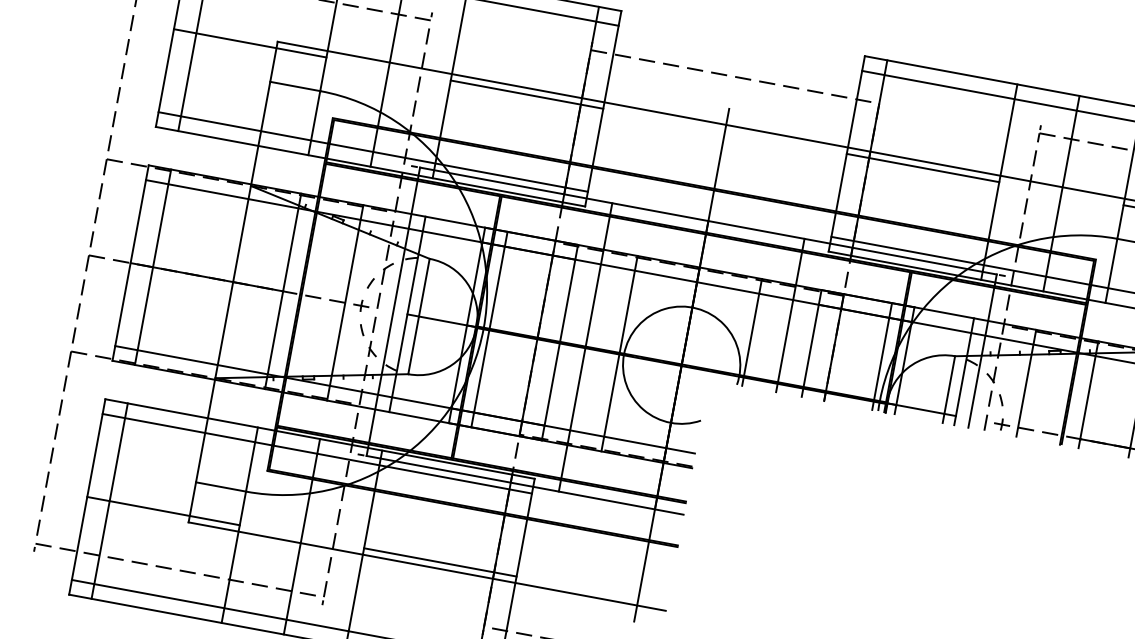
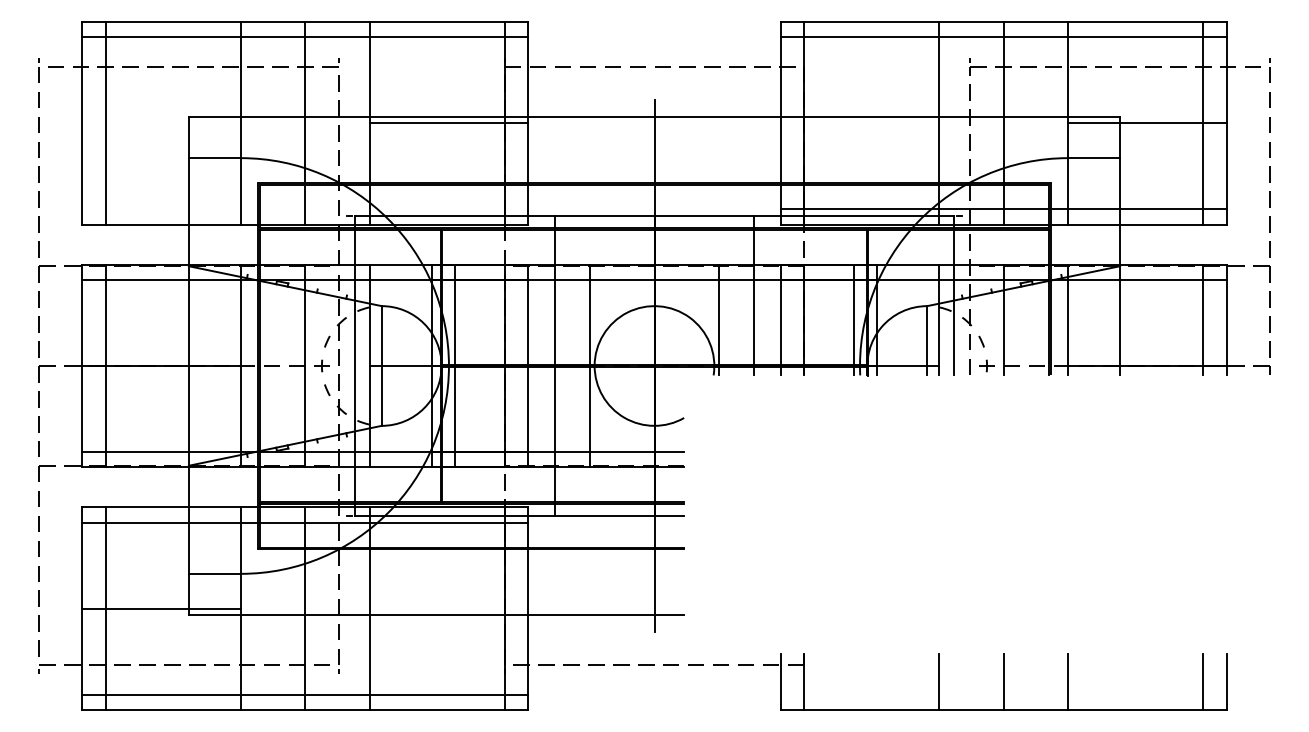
line: (250, 43) -> (161, 123), removed
line: (373, 152) -> (305, 209), removed
line: (922, 168) -> (859, 123), removed
line: (439, 562) -> (448, 608), removed

